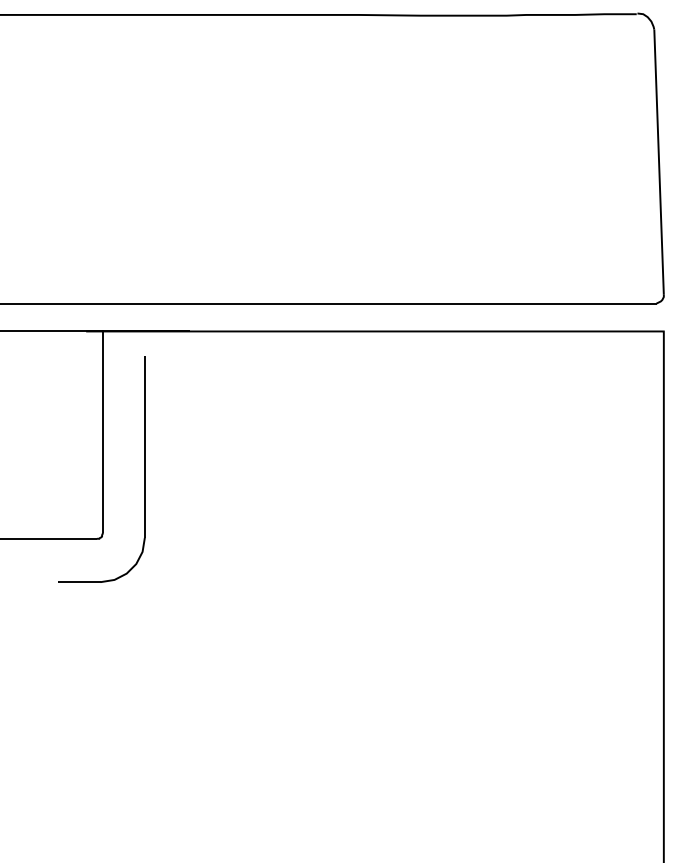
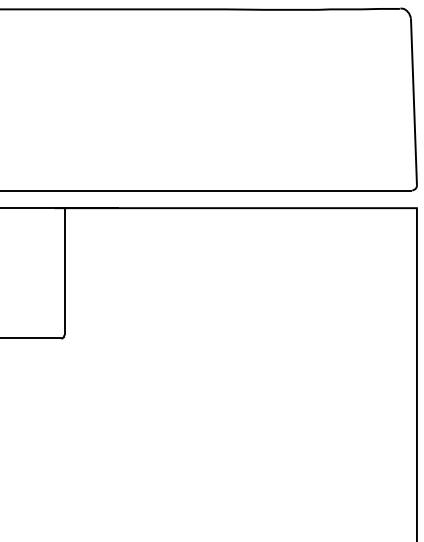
part: (144, 468) -> (90, 294), removed

